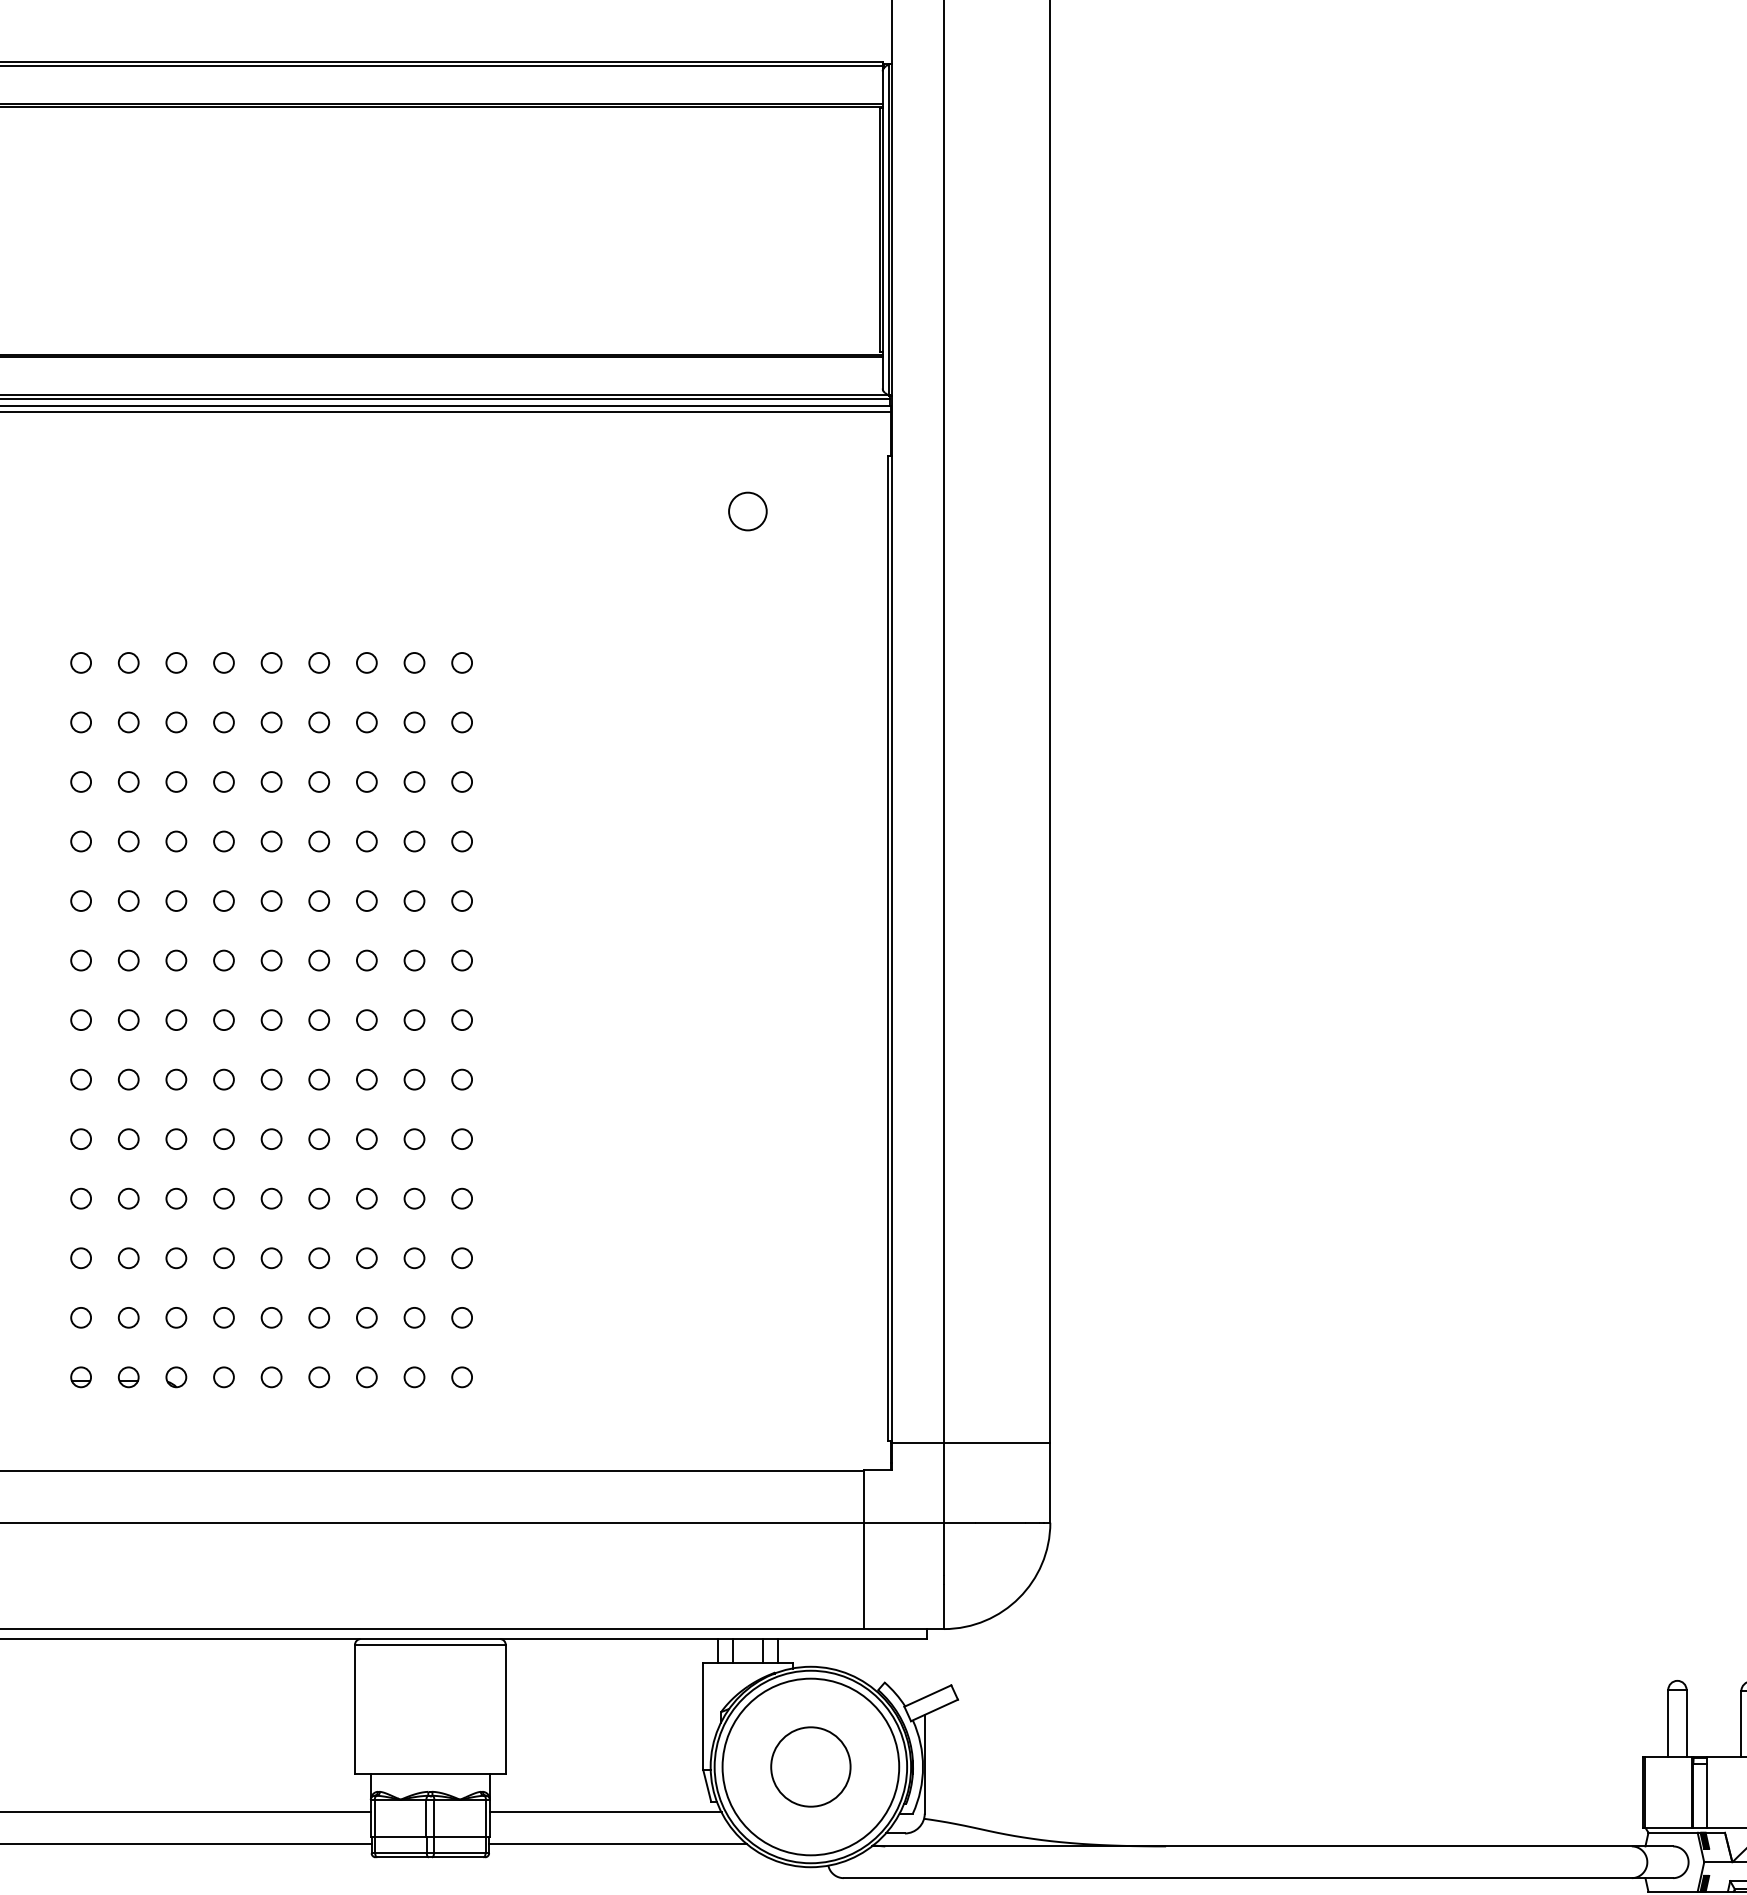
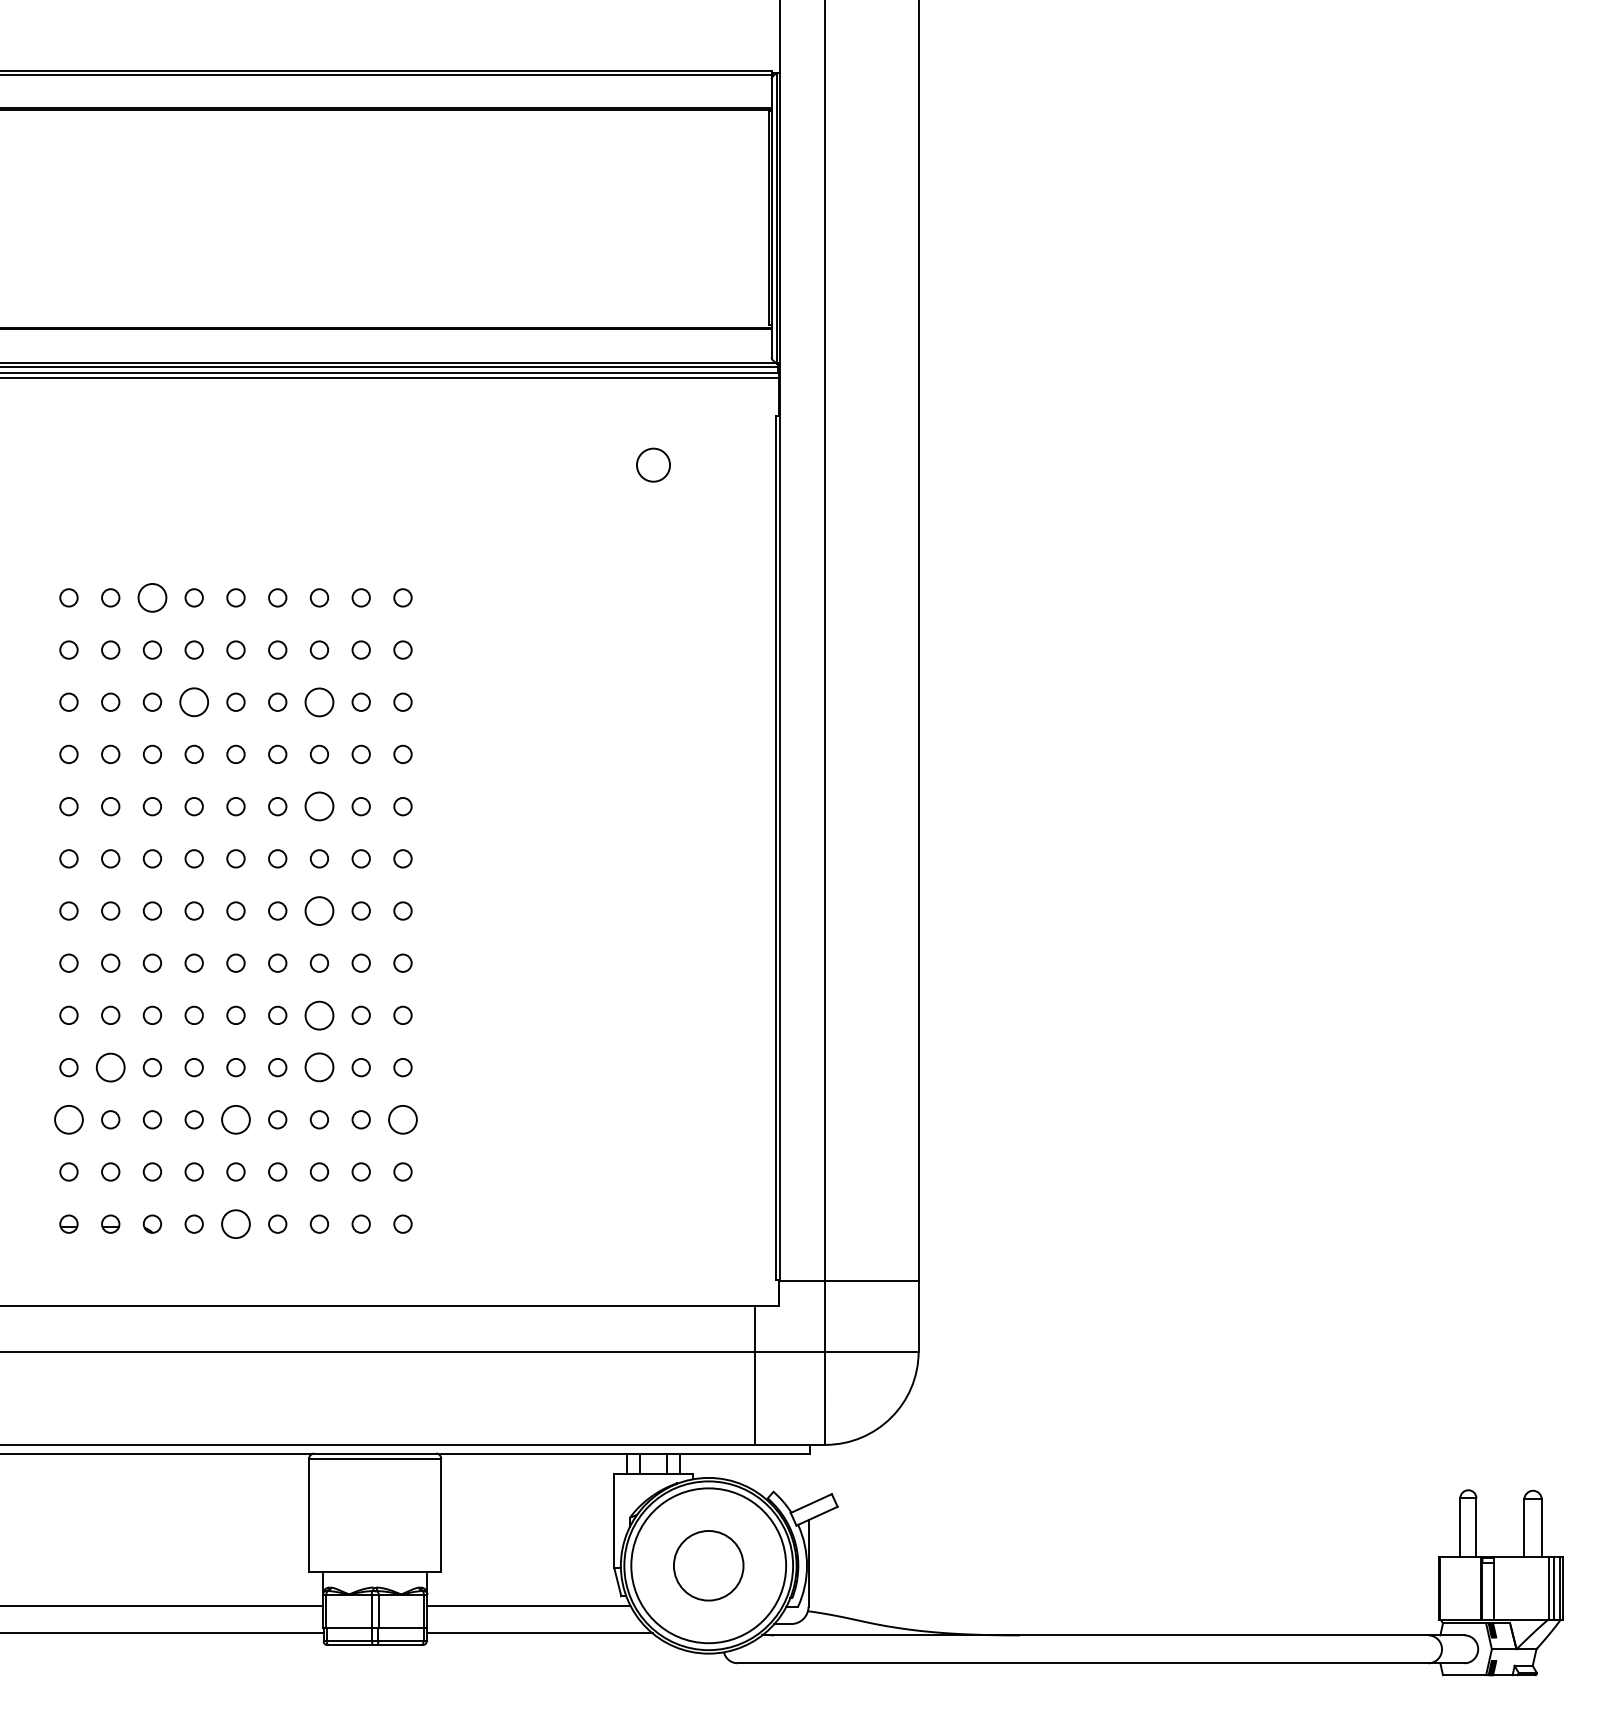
circle: (176, 662) -> (152, 597), size x1.6
circle: (223, 781) -> (193, 701), size x1.6
circle: (366, 781) -> (319, 701), size x1.6
circle: (366, 900) -> (319, 806), size x1.6
circle: (366, 1019) -> (319, 910), size x1.6
circle: (366, 1138) -> (319, 1014), size x1.6
circle: (128, 1198) -> (110, 1067), size x1.6
circle: (366, 1198) -> (319, 1067), size x1.6
circle: (80, 1257) -> (68, 1119), size x1.6
circle: (271, 1257) -> (235, 1119), size x1.6
circle: (461, 1257) -> (402, 1119), size x1.6
circle: (271, 1376) -> (235, 1223), size x1.6

